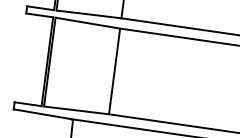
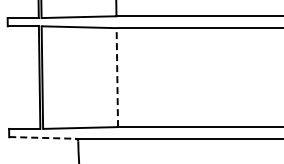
line: (114, 71) -> (117, 77), solid -> dashed
line: (42, 113) -> (42, 137), solid -> dashed

